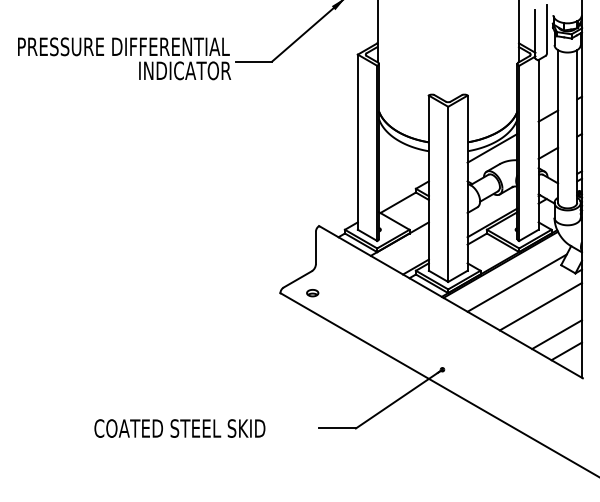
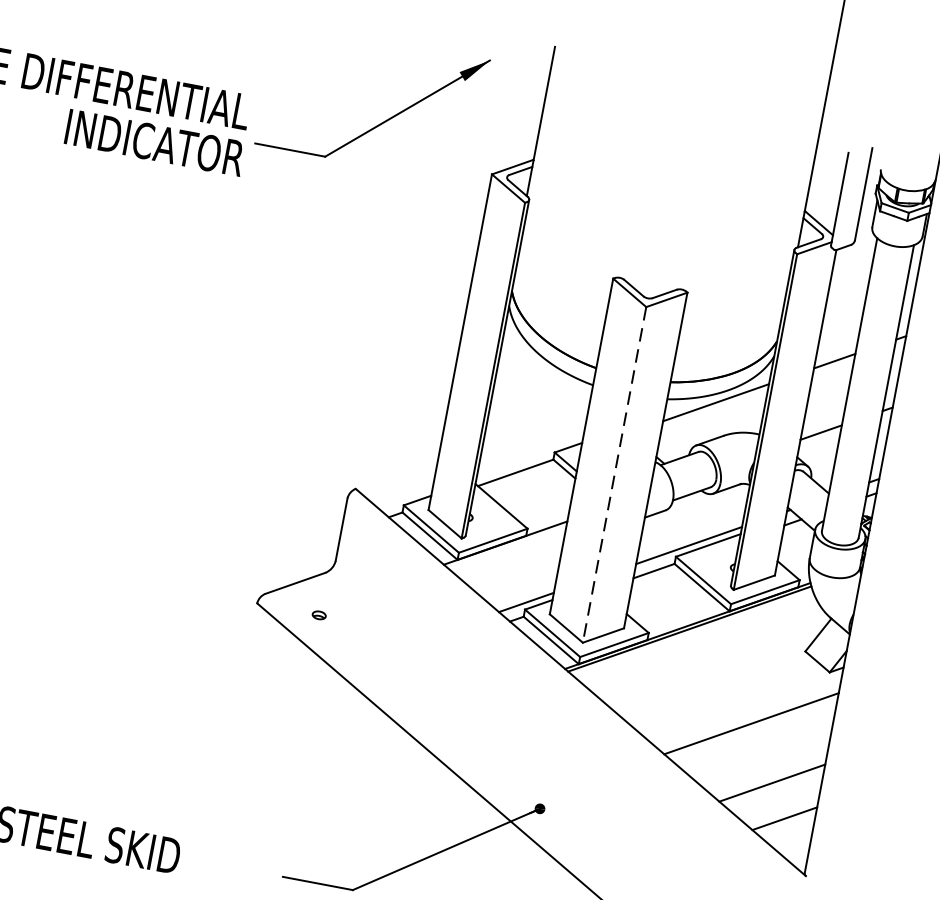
line: (448, 194) -> (615, 475), solid -> dashed
line: (516, 282) -> (713, 668), removed
part: (312, 293) -> (318, 615), size x0.6

